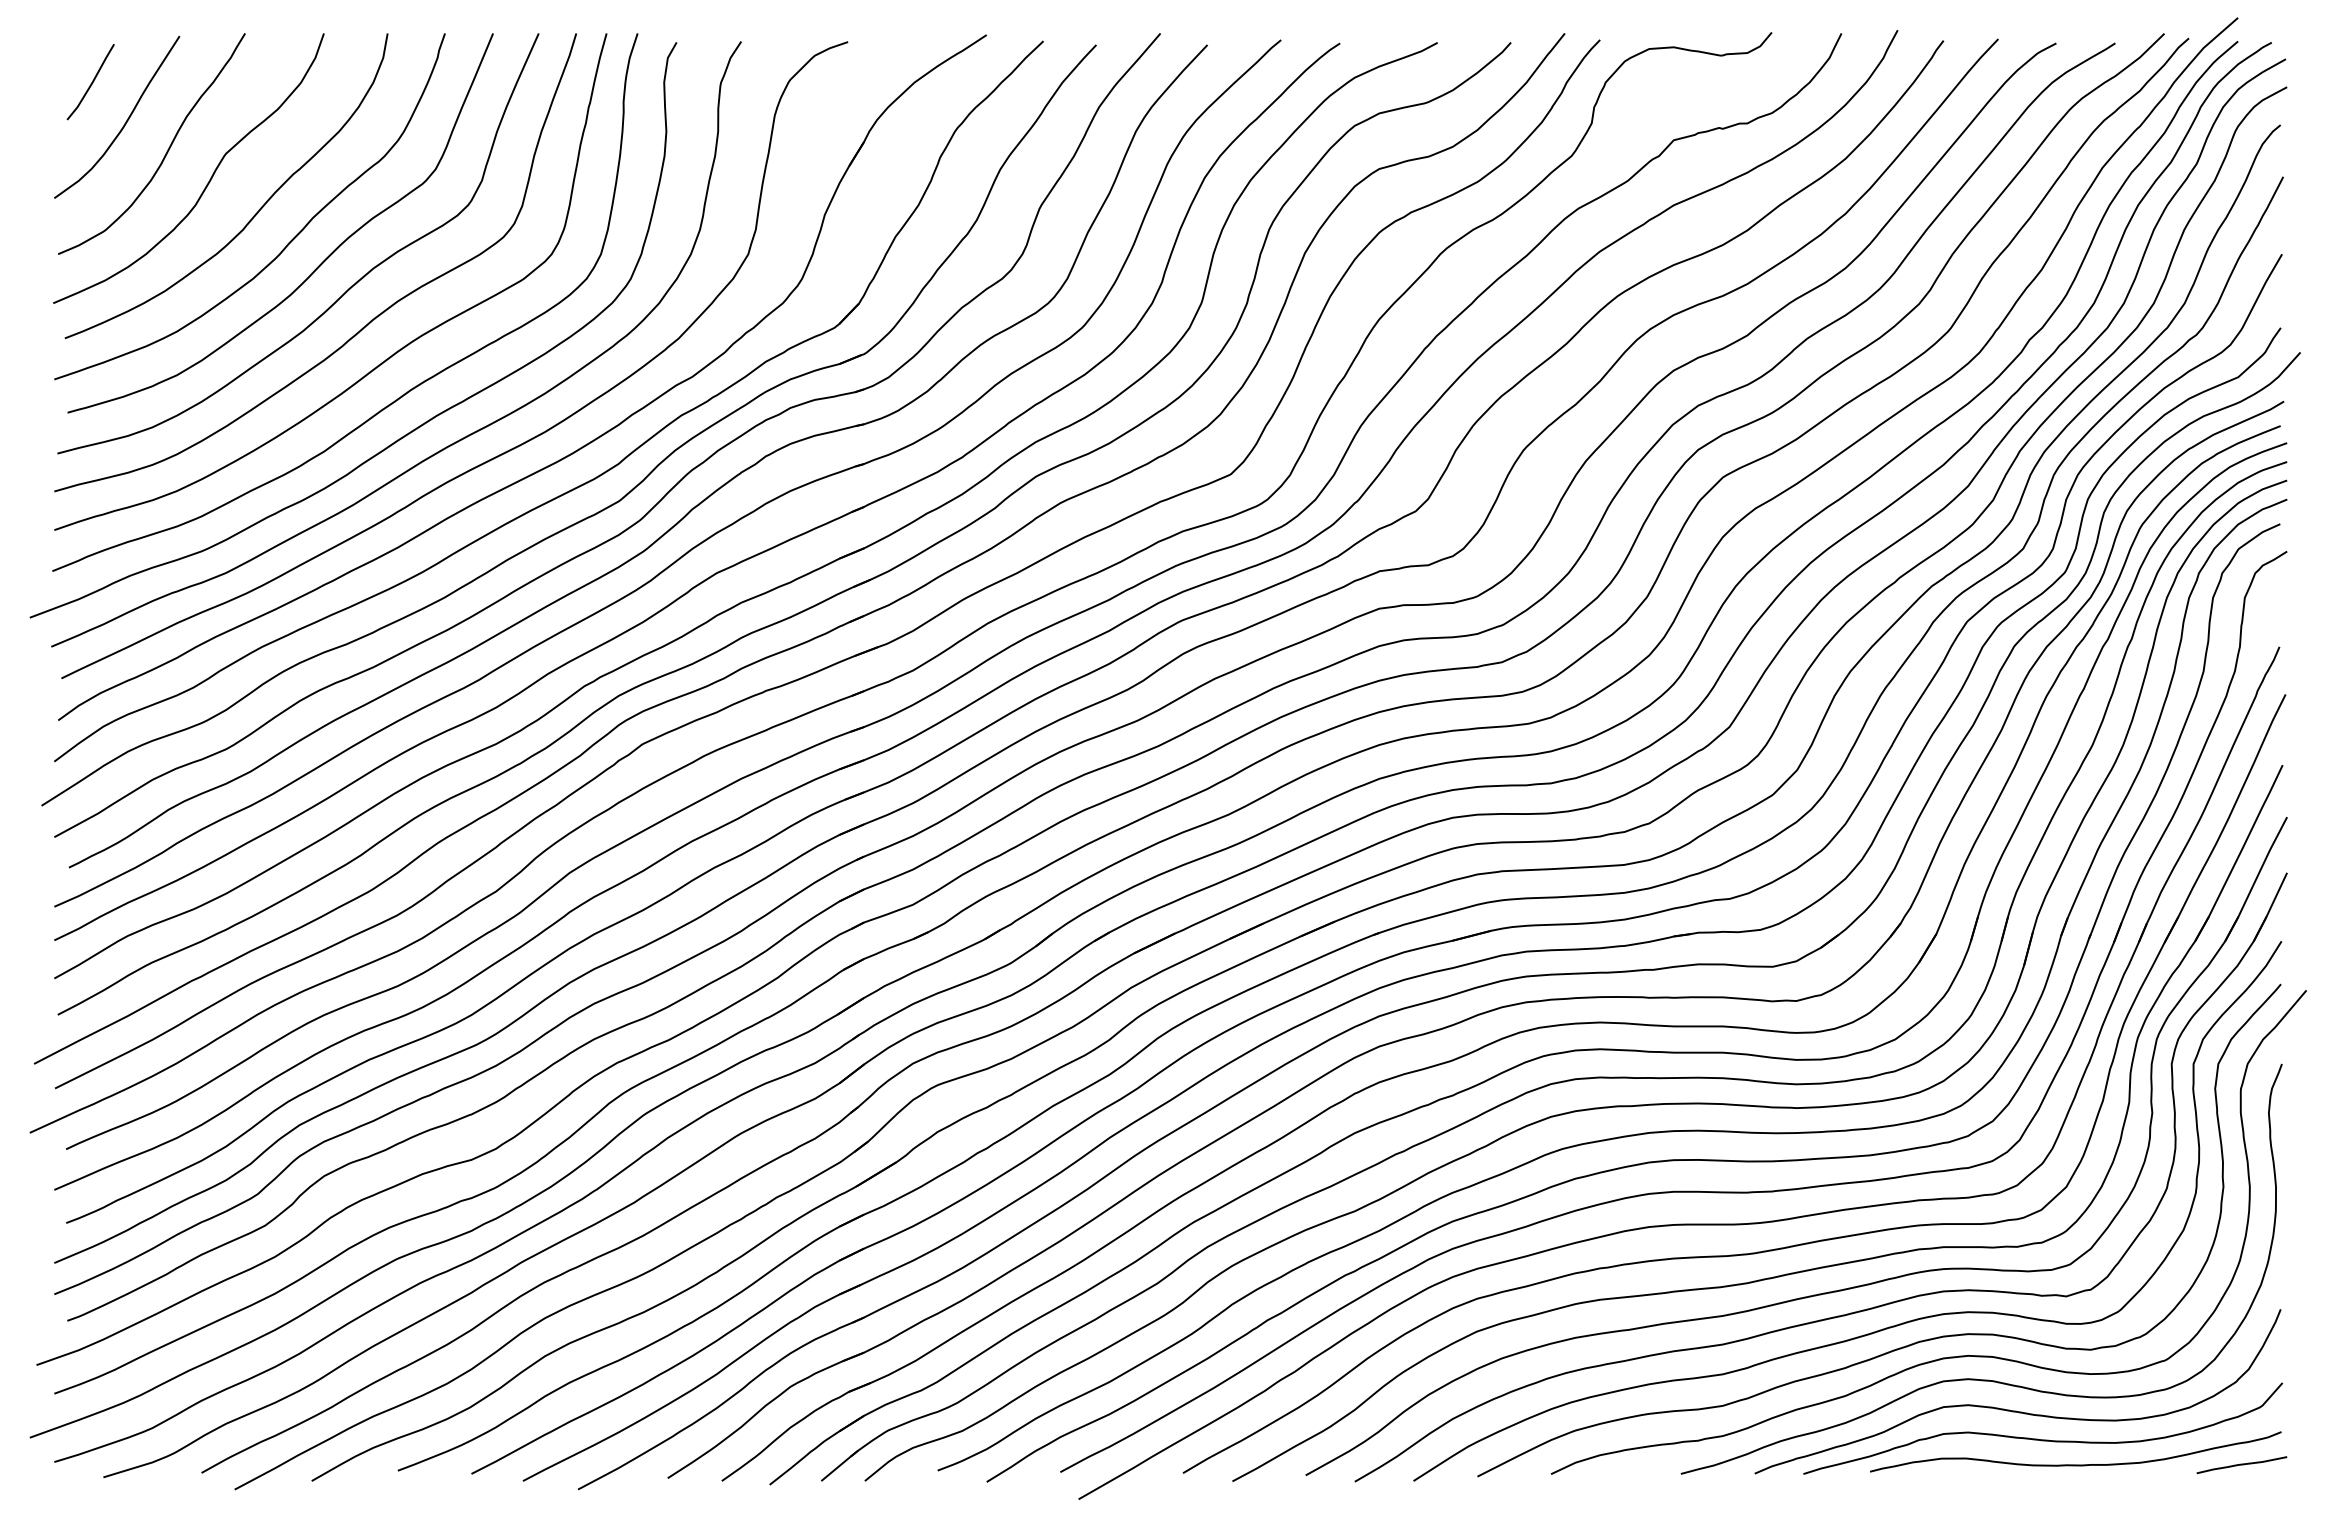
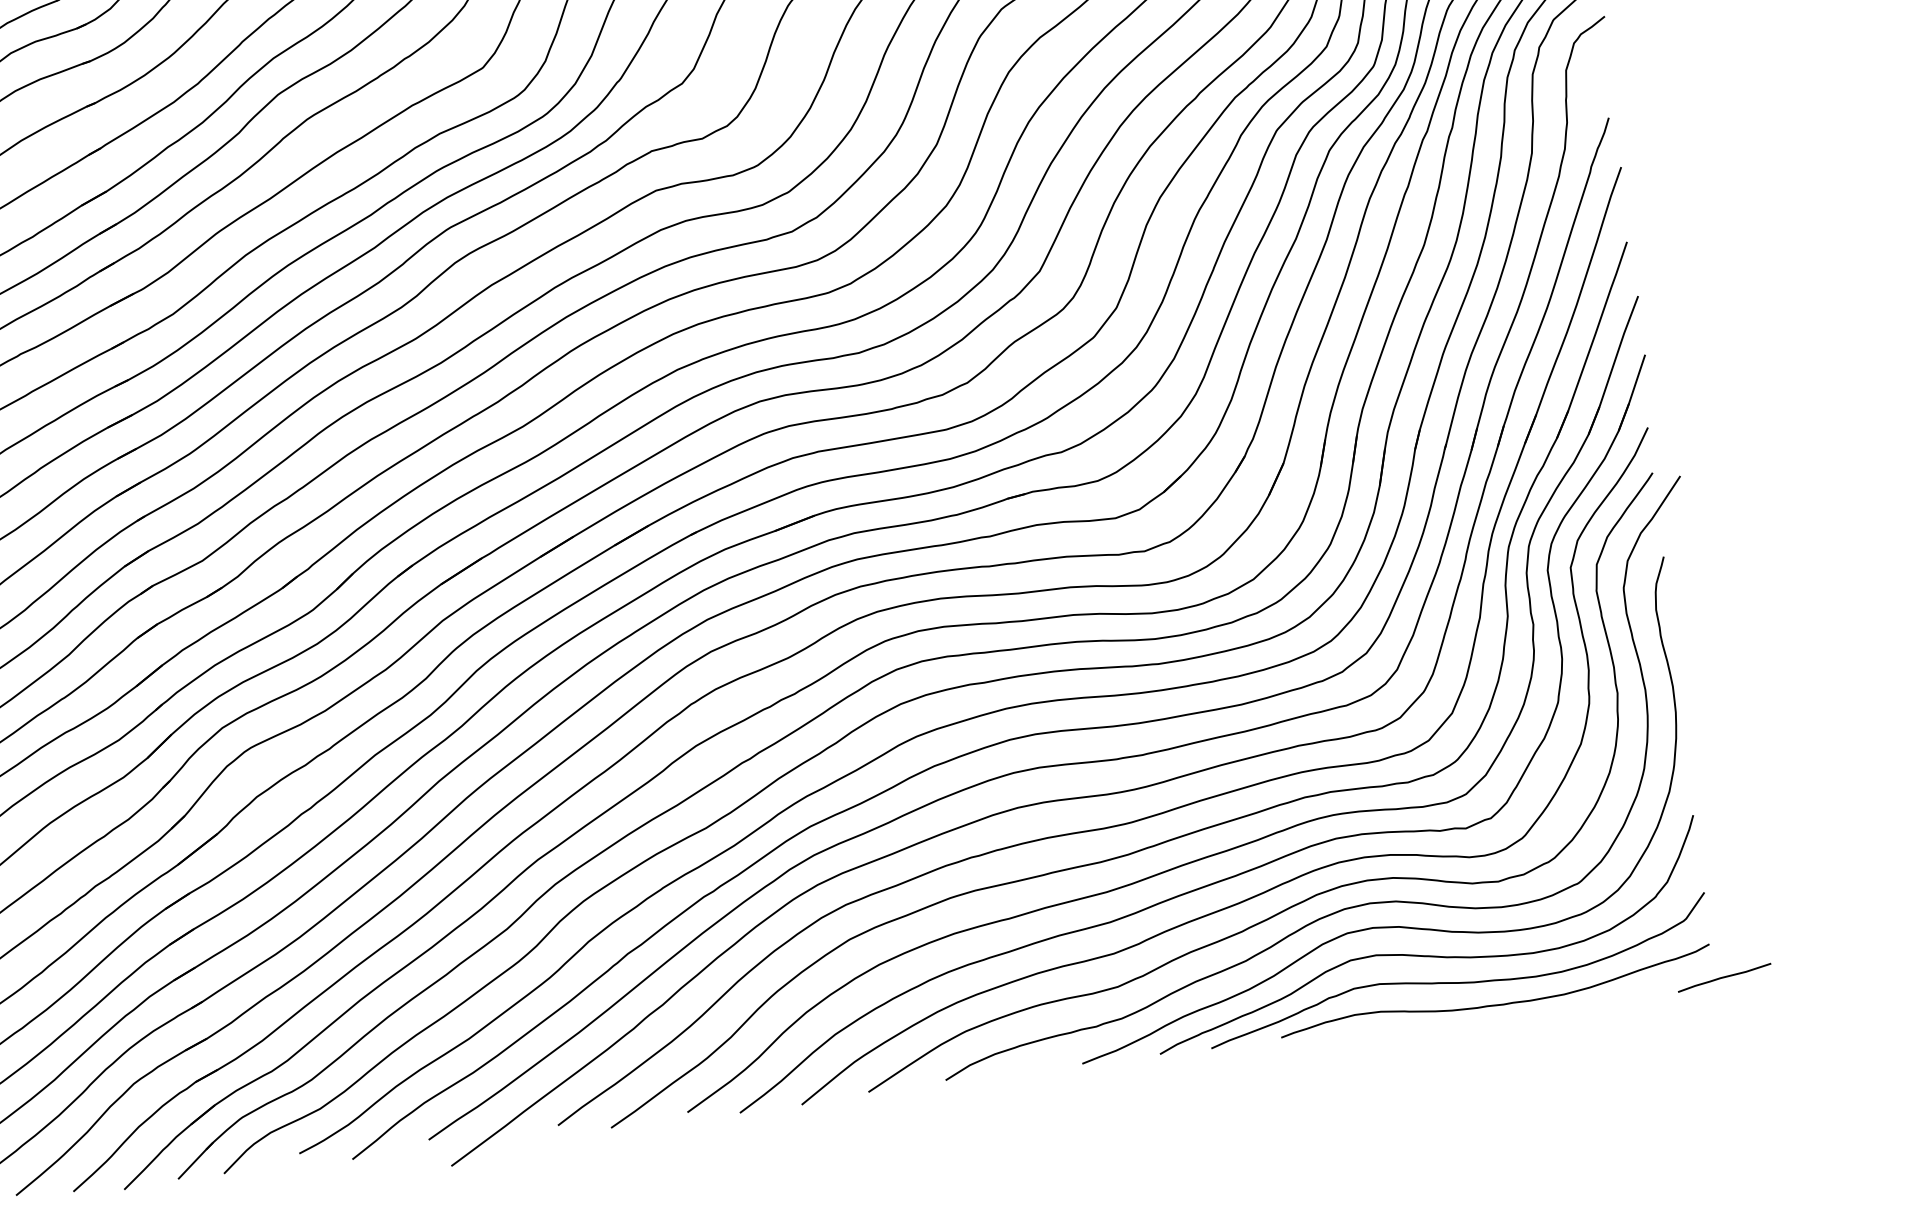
curve: (2241, 1465) -> (1724, 978), moved

